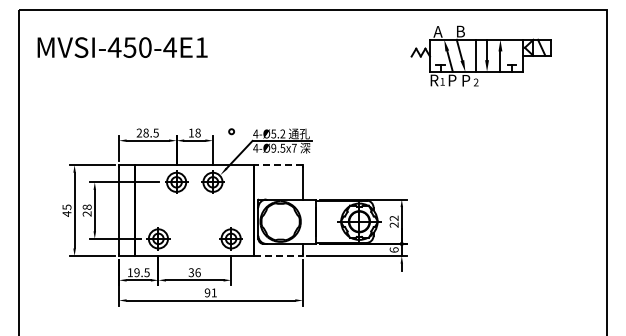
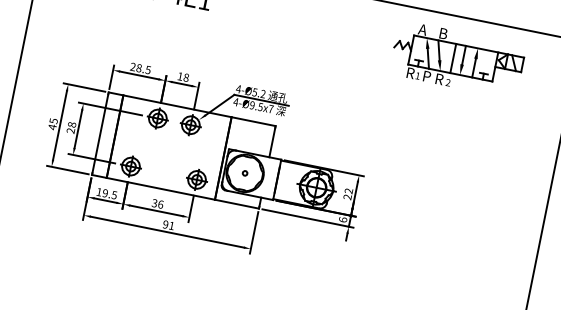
text: (467, 82) -> (440, 81), P -> R
circle: (231, 131) -> (245, 173), moved
line: (278, 165) -> (253, 121), dashed -> solid
line: (279, 256) -> (237, 204), dashed -> solid

